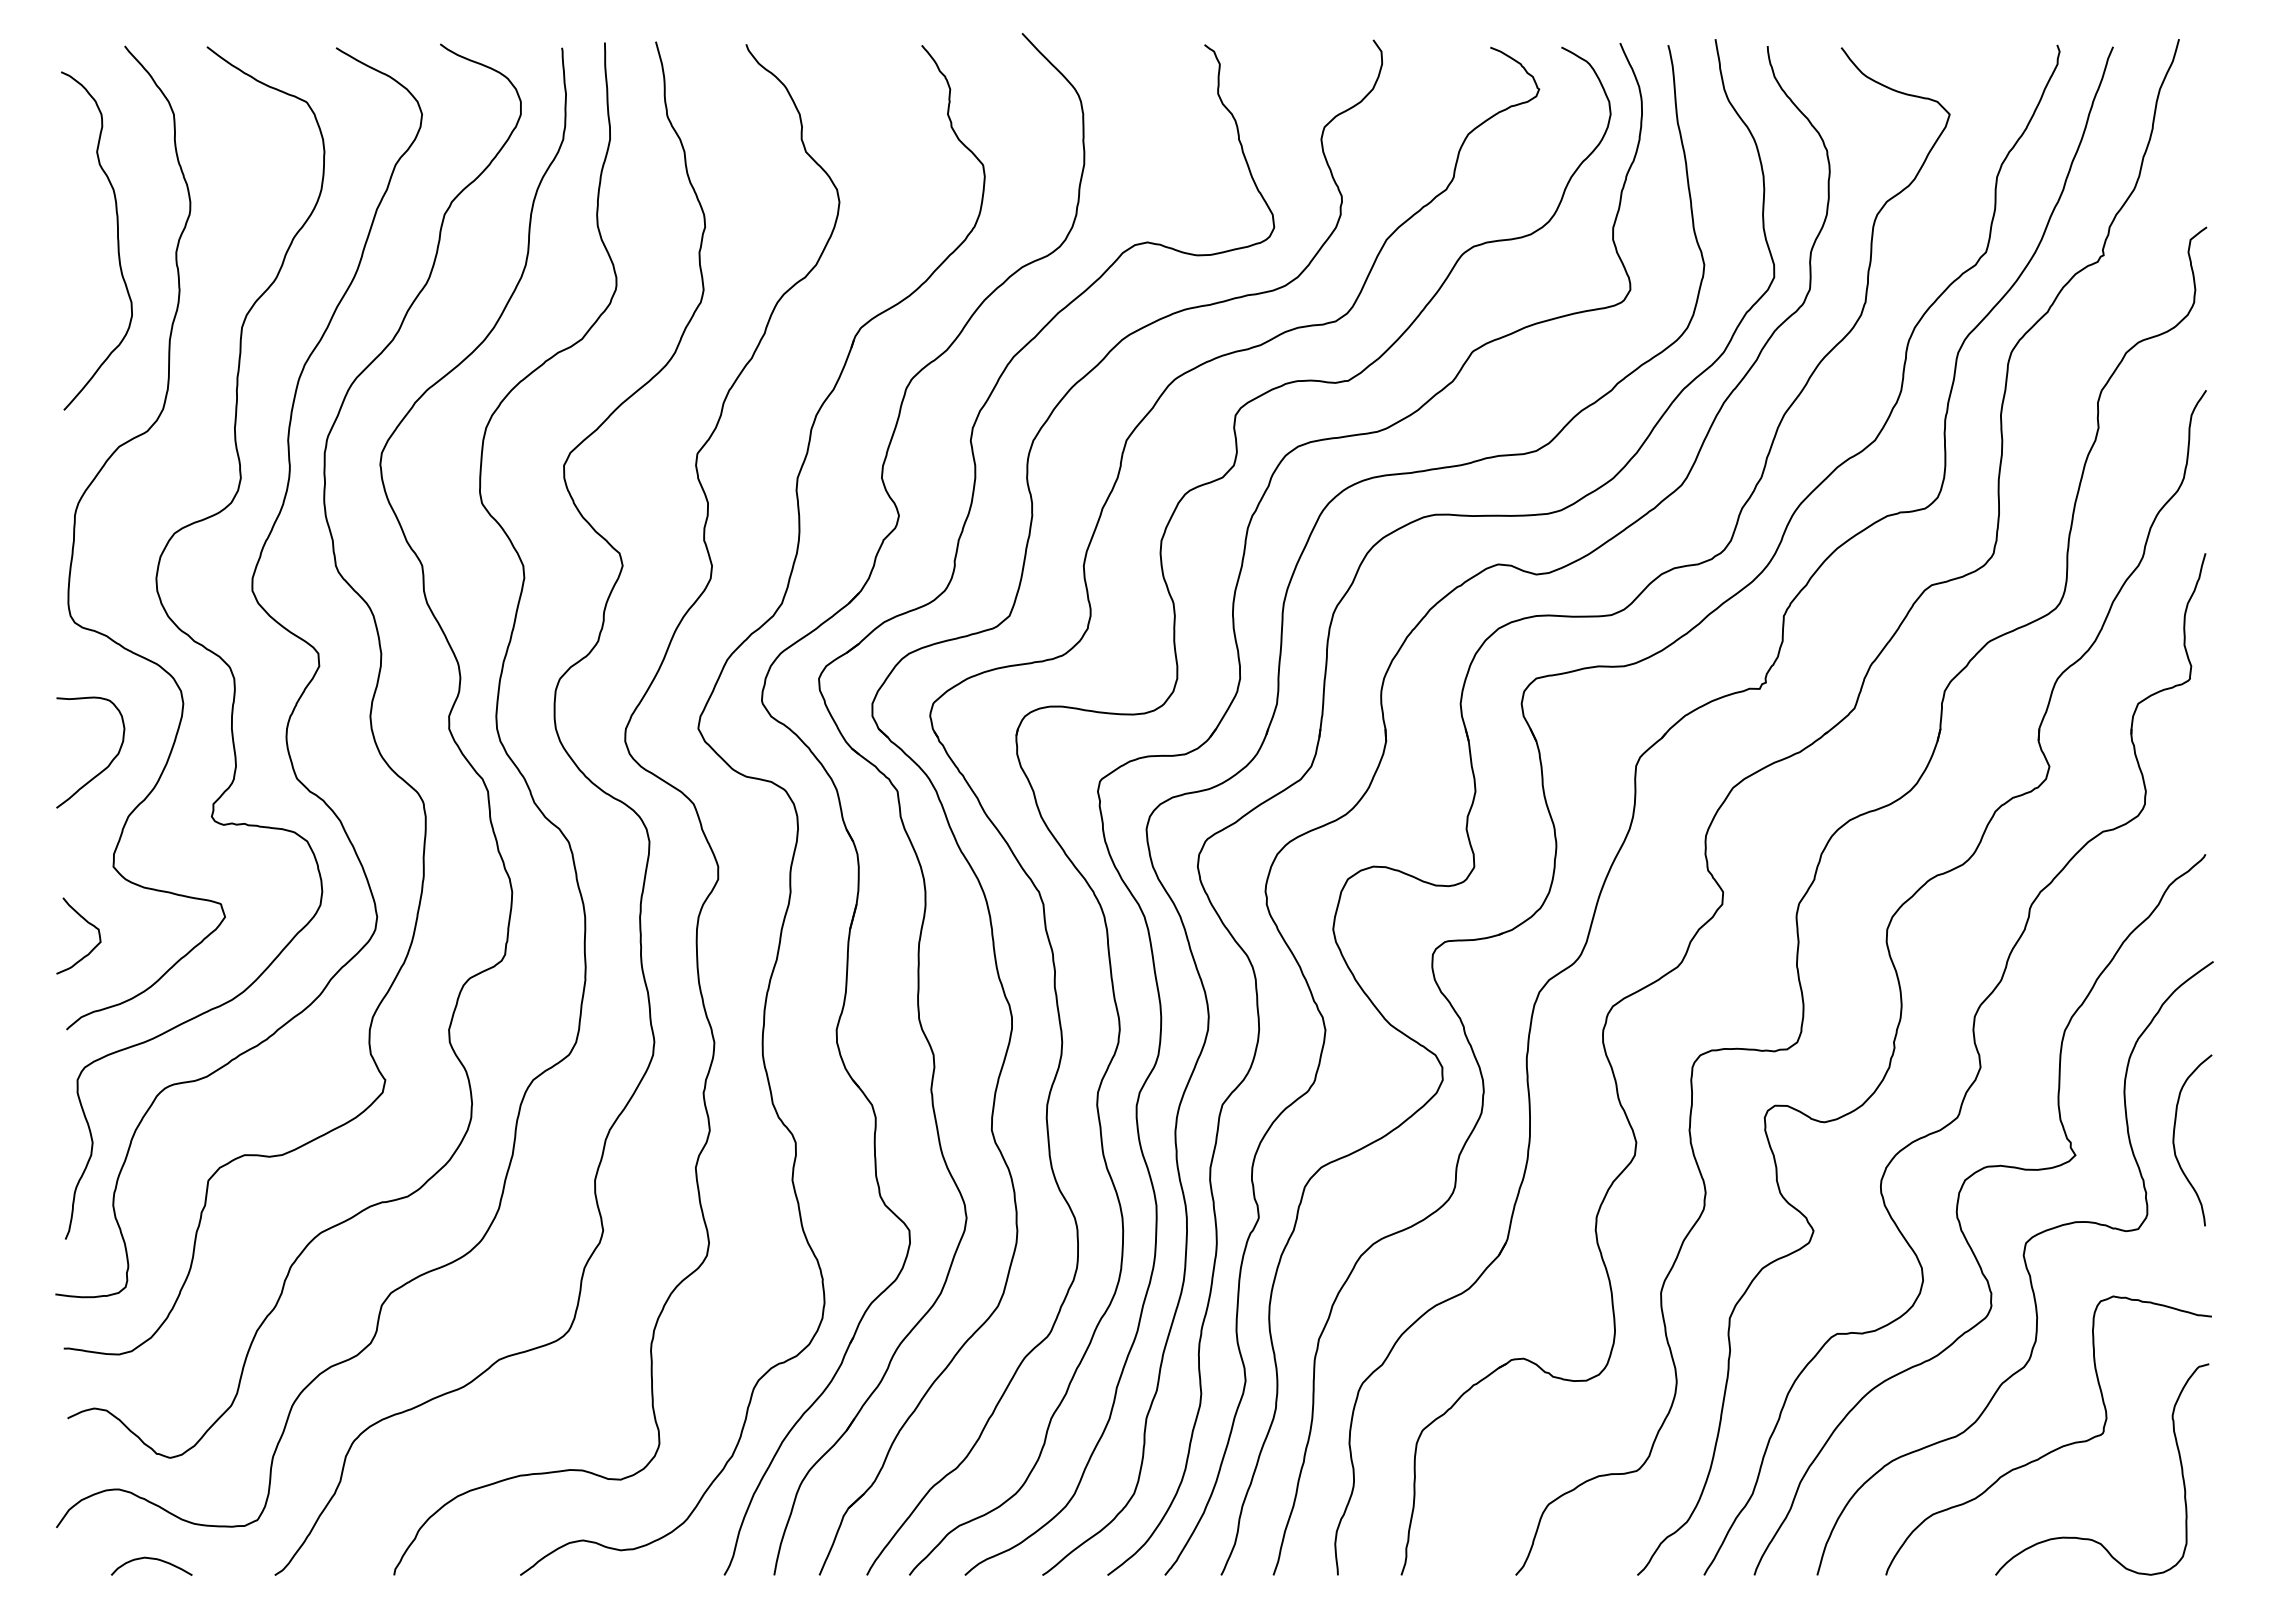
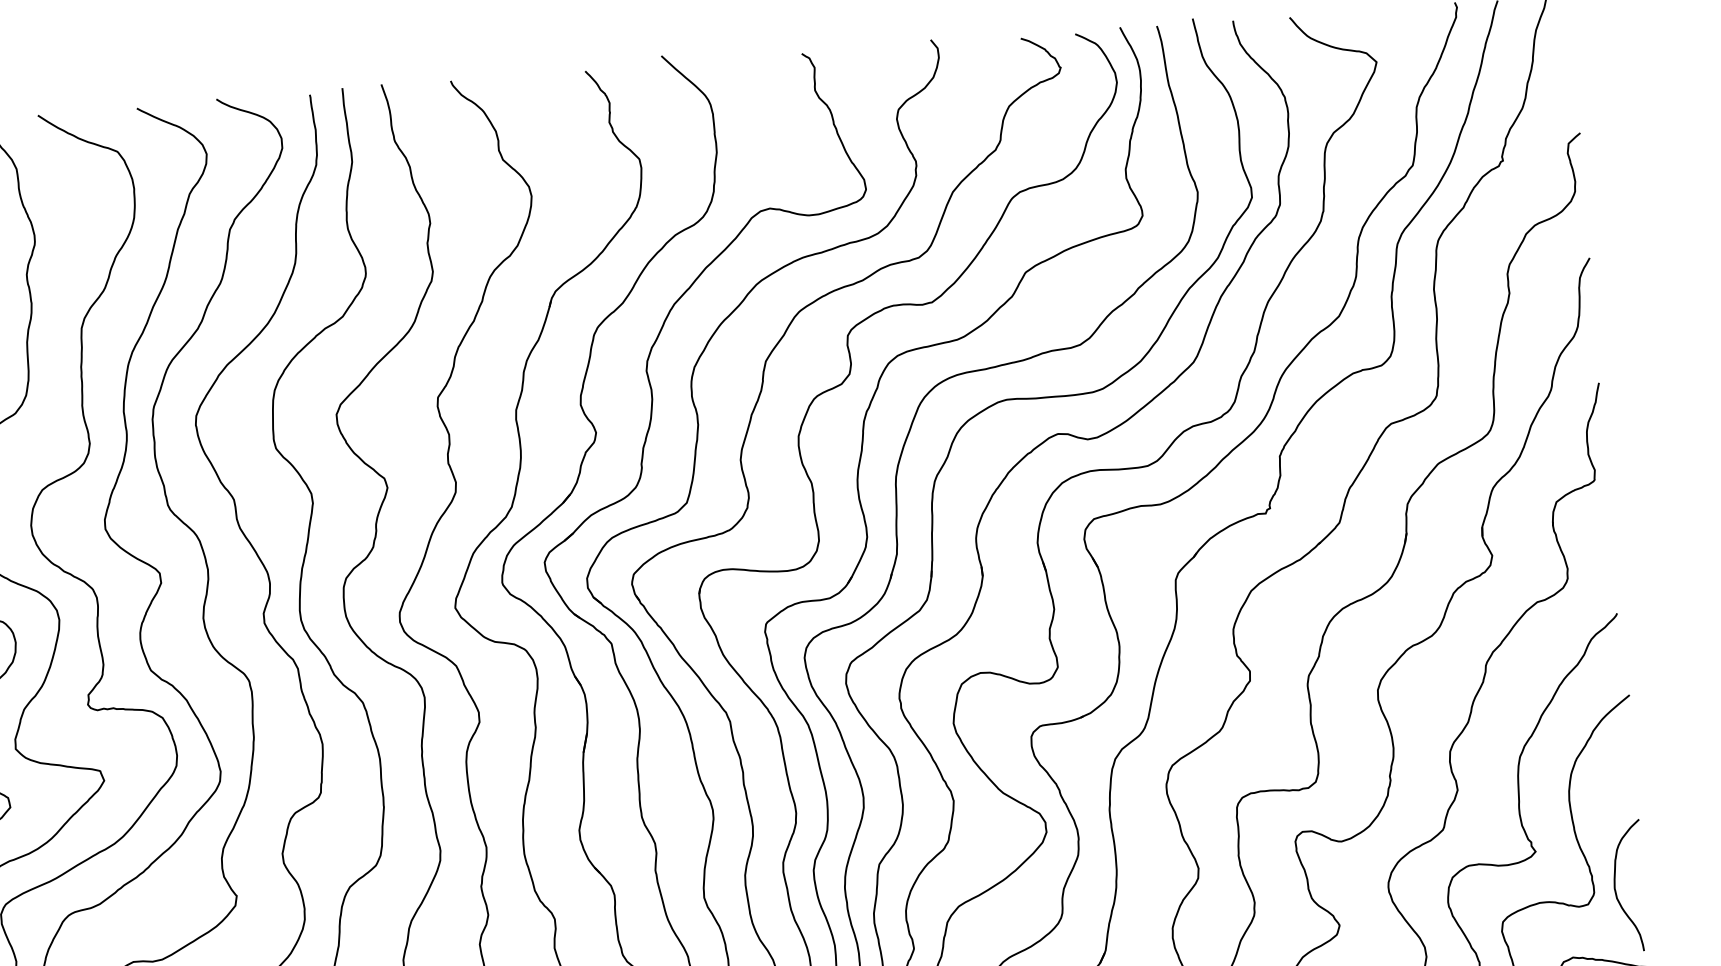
curve: (2174, 1140) -> (1615, 887), moved

